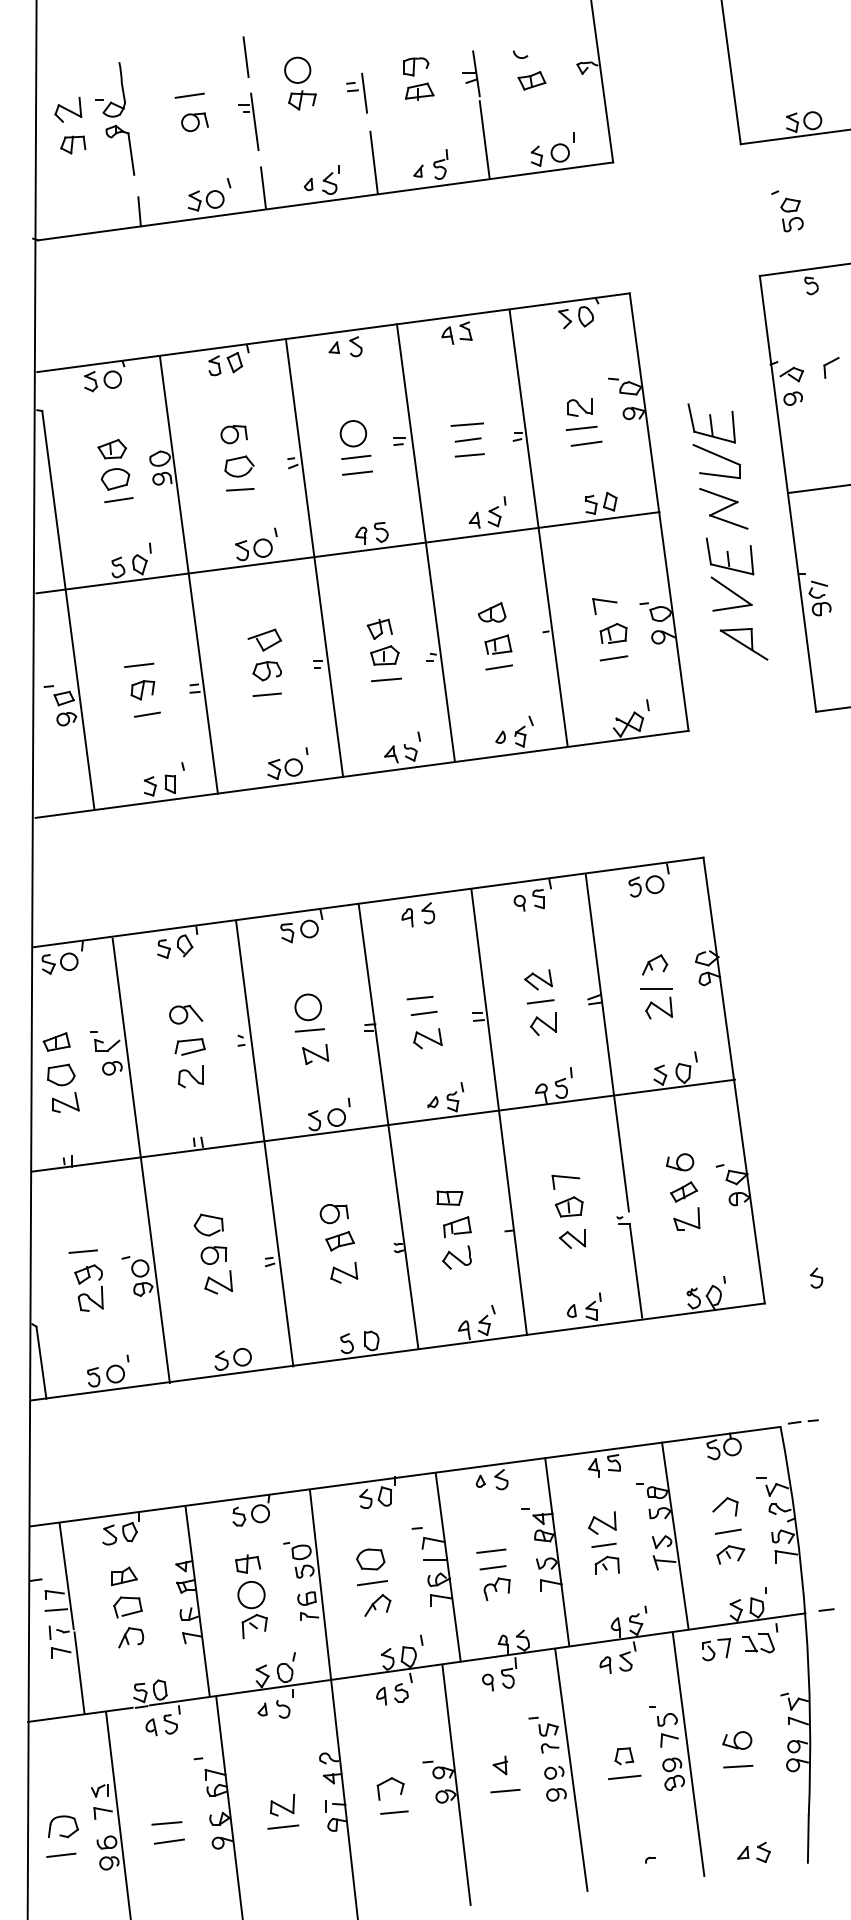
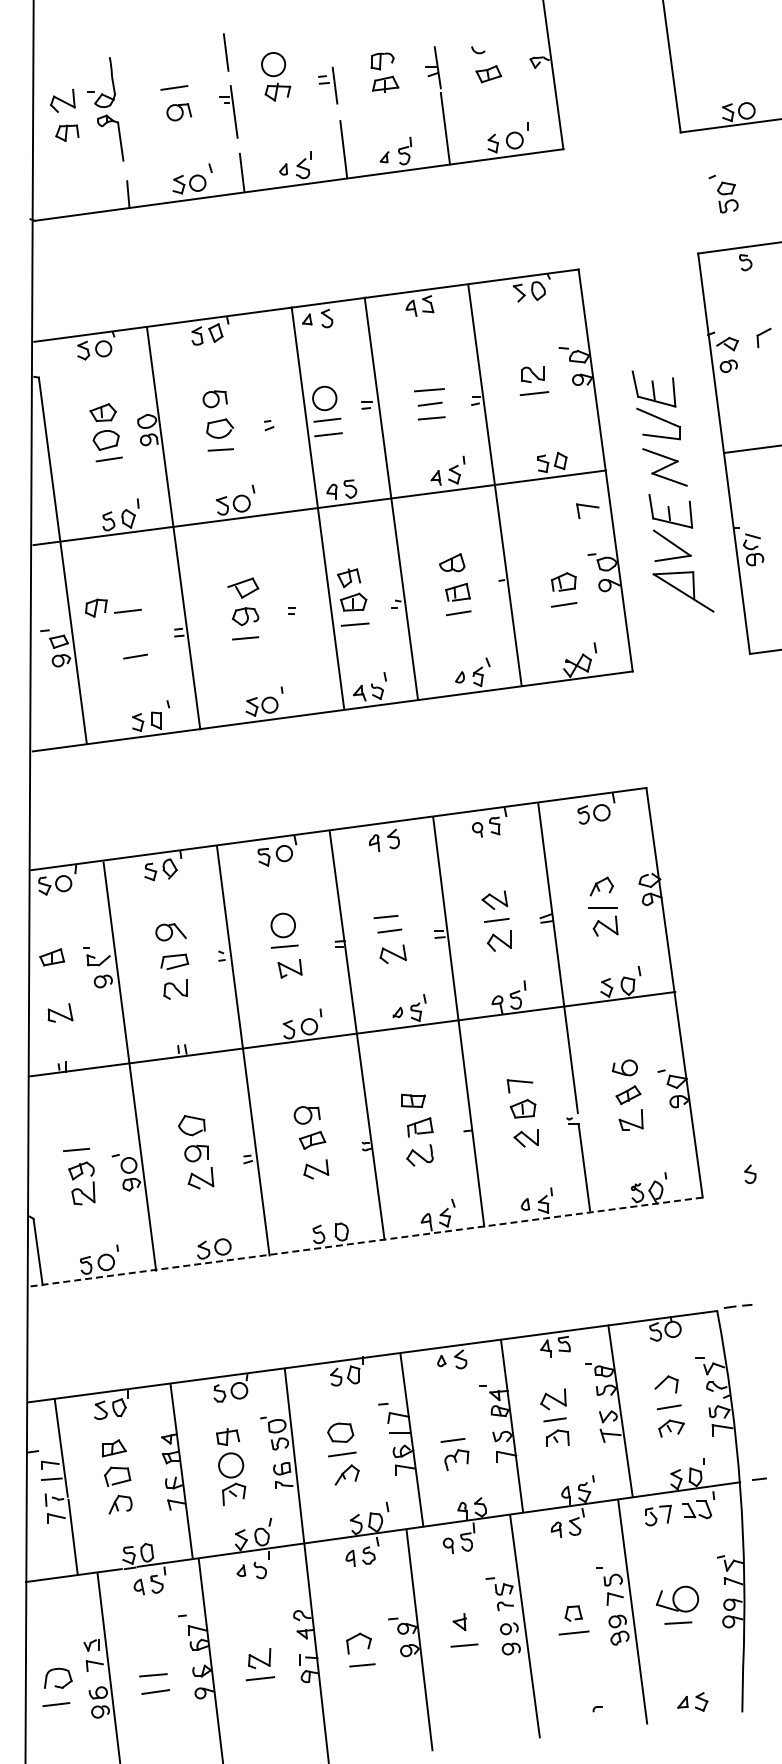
line: (586, 443) -> (538, 407), removed
line: (313, 557) -> (317, 508), moved
part: (604, 605) -> (587, 510), moved
part: (743, 643) -> (683, 591), size x1.4
part: (143, 689) -> (96, 607), moved
part: (61, 1074) -> (56, 987), removed
line: (397, 1352) -> (365, 1242), solid -> dashed
line: (491, 1550) -> (451, 1424), removed
part: (737, 1739) -> (677, 1598), size x1.6

